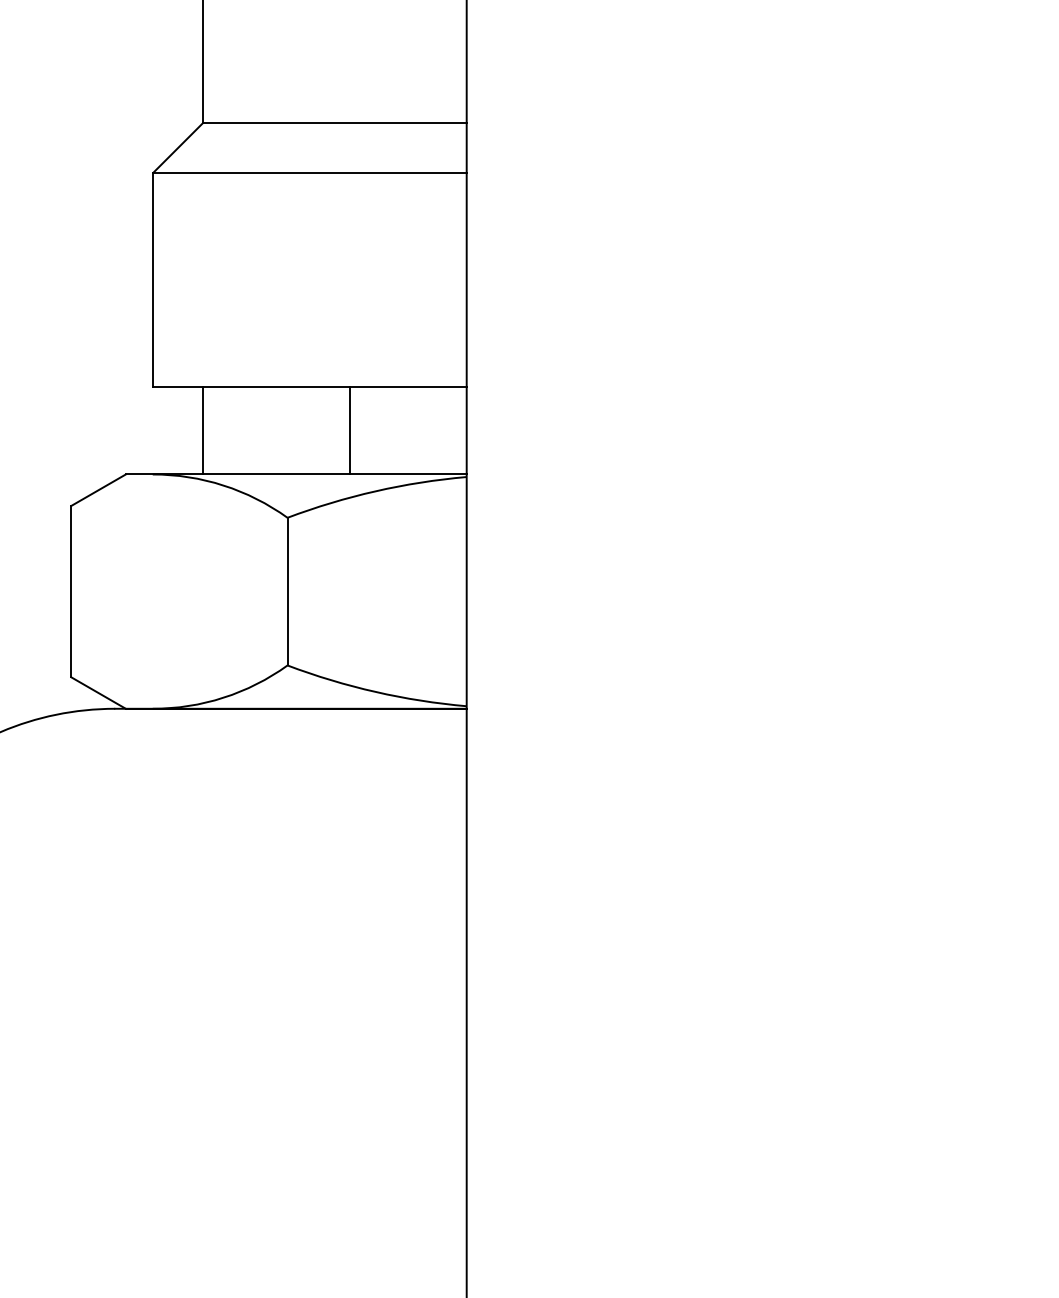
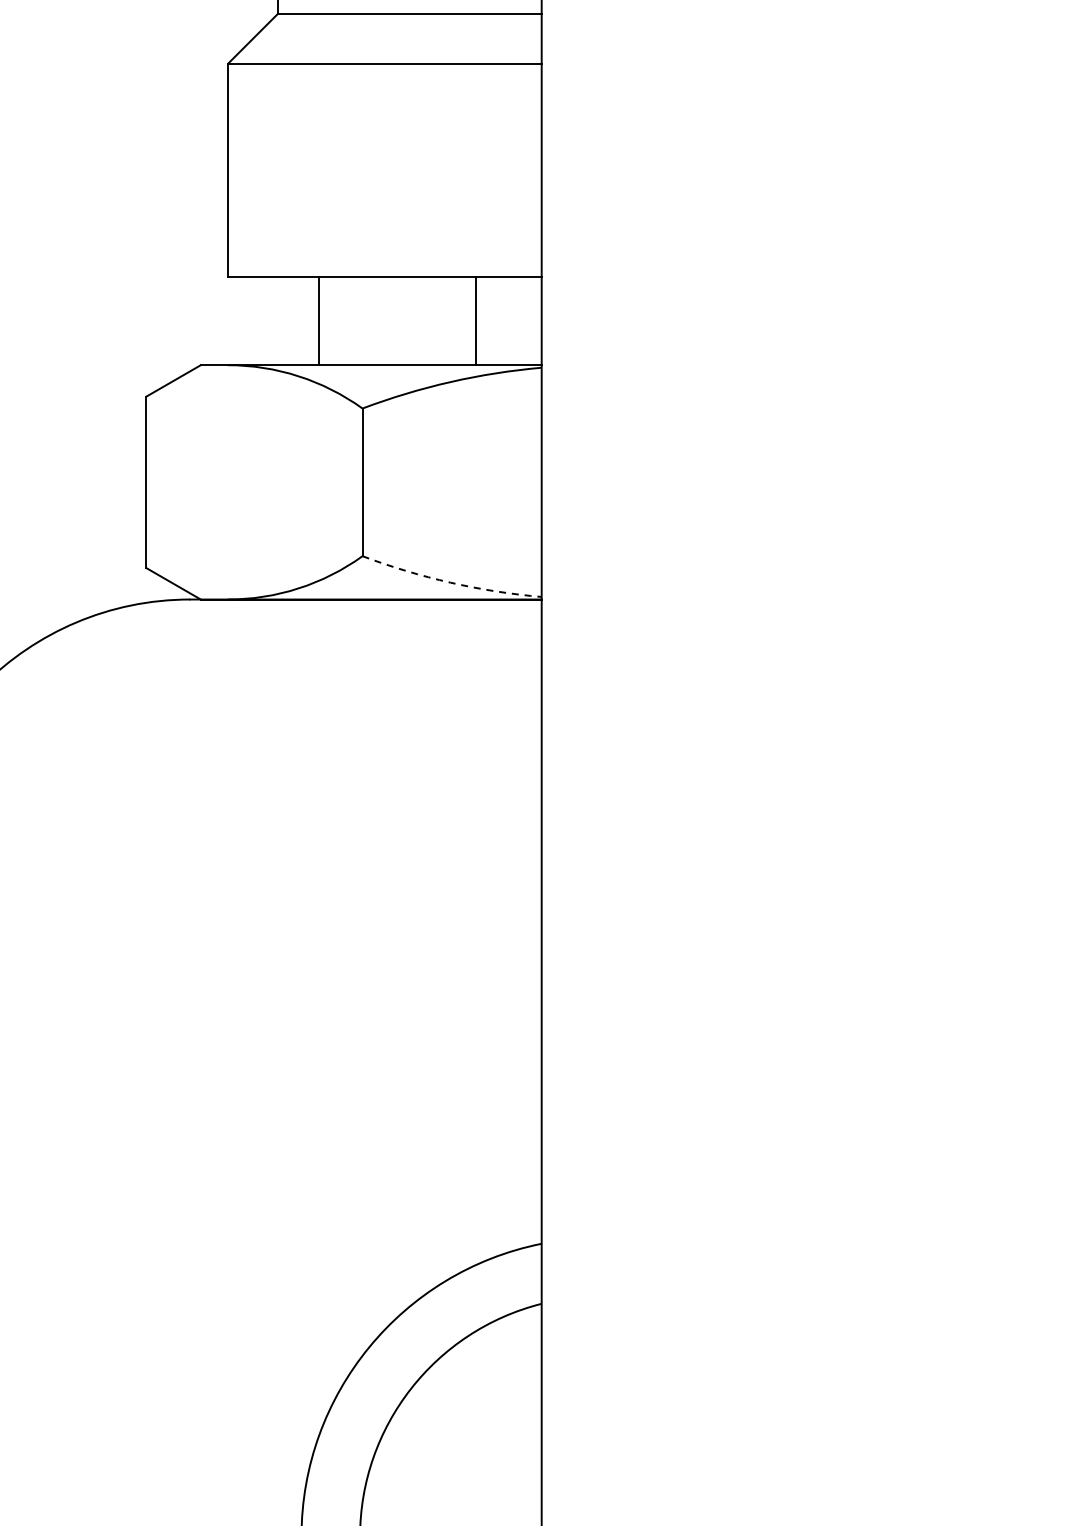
line: (203, 430) -> (319, 321), moved
line: (349, 430) -> (475, 321), moved
arc: (375, 691) -> (450, 582), solid -> dashed

